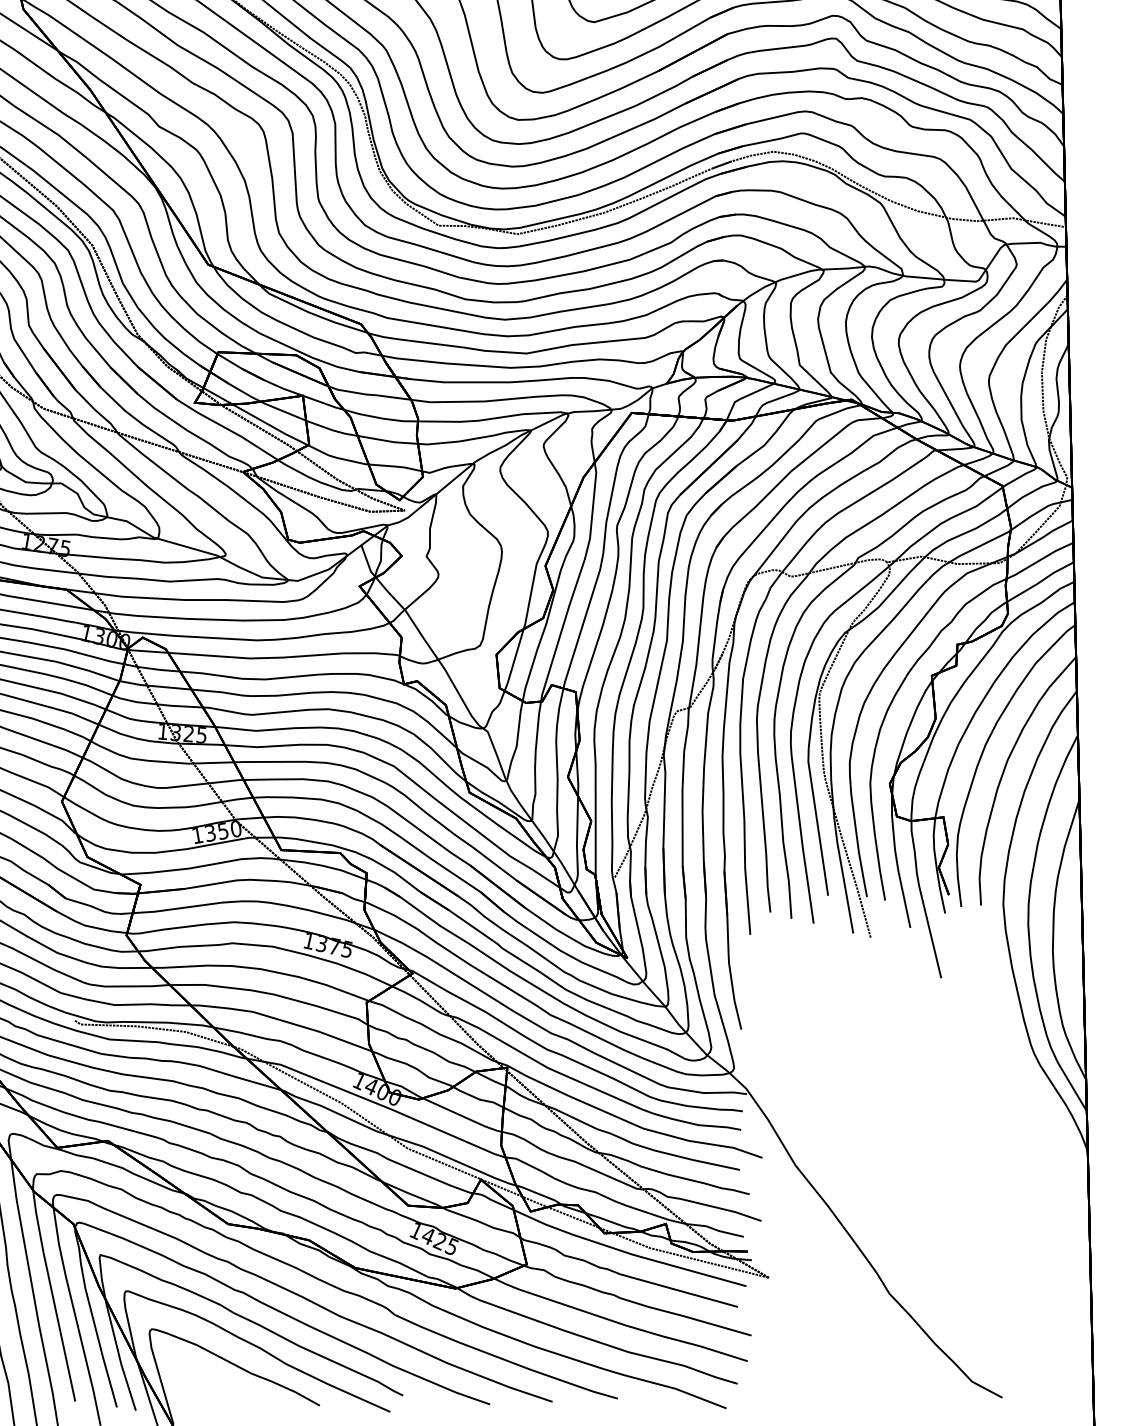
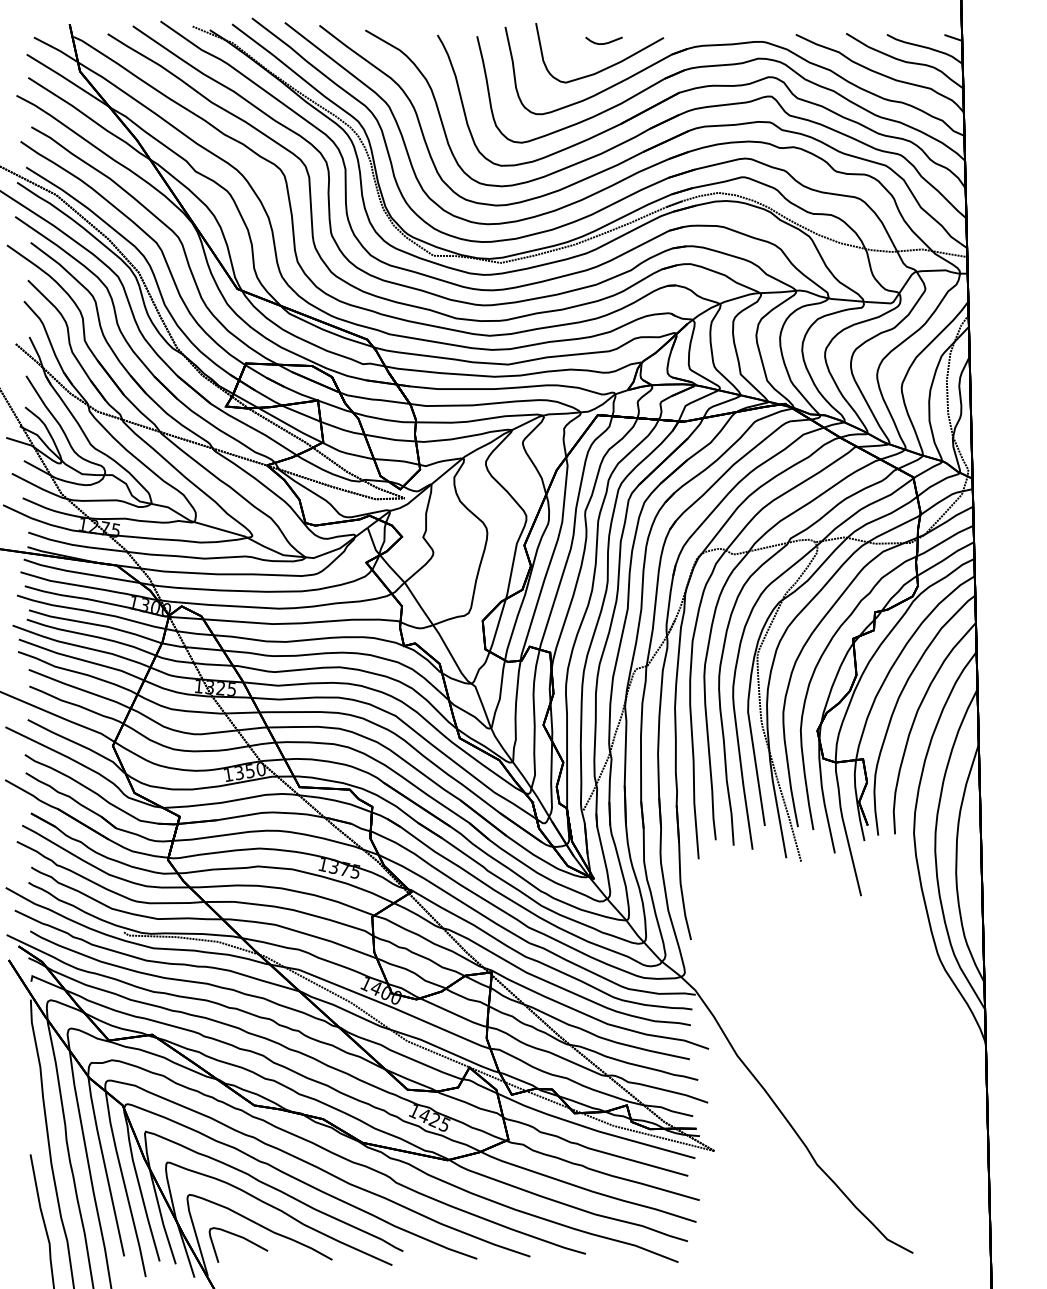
part: (213, 1380) -> (241, 1238), added

